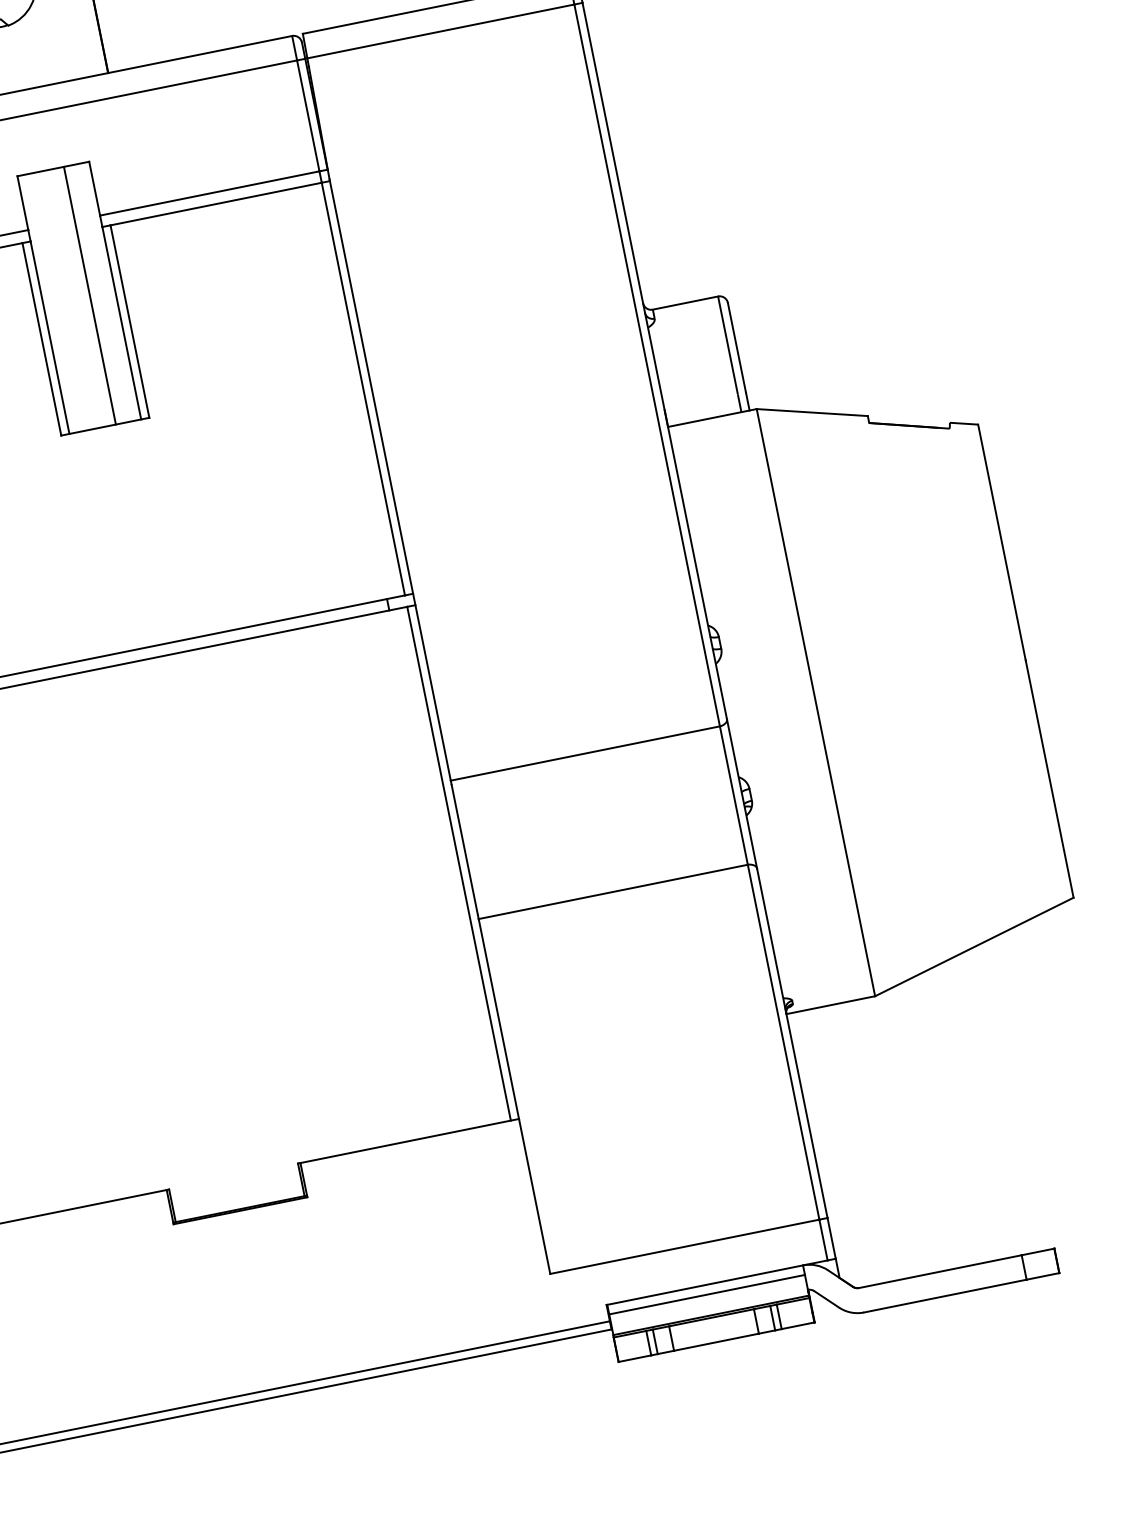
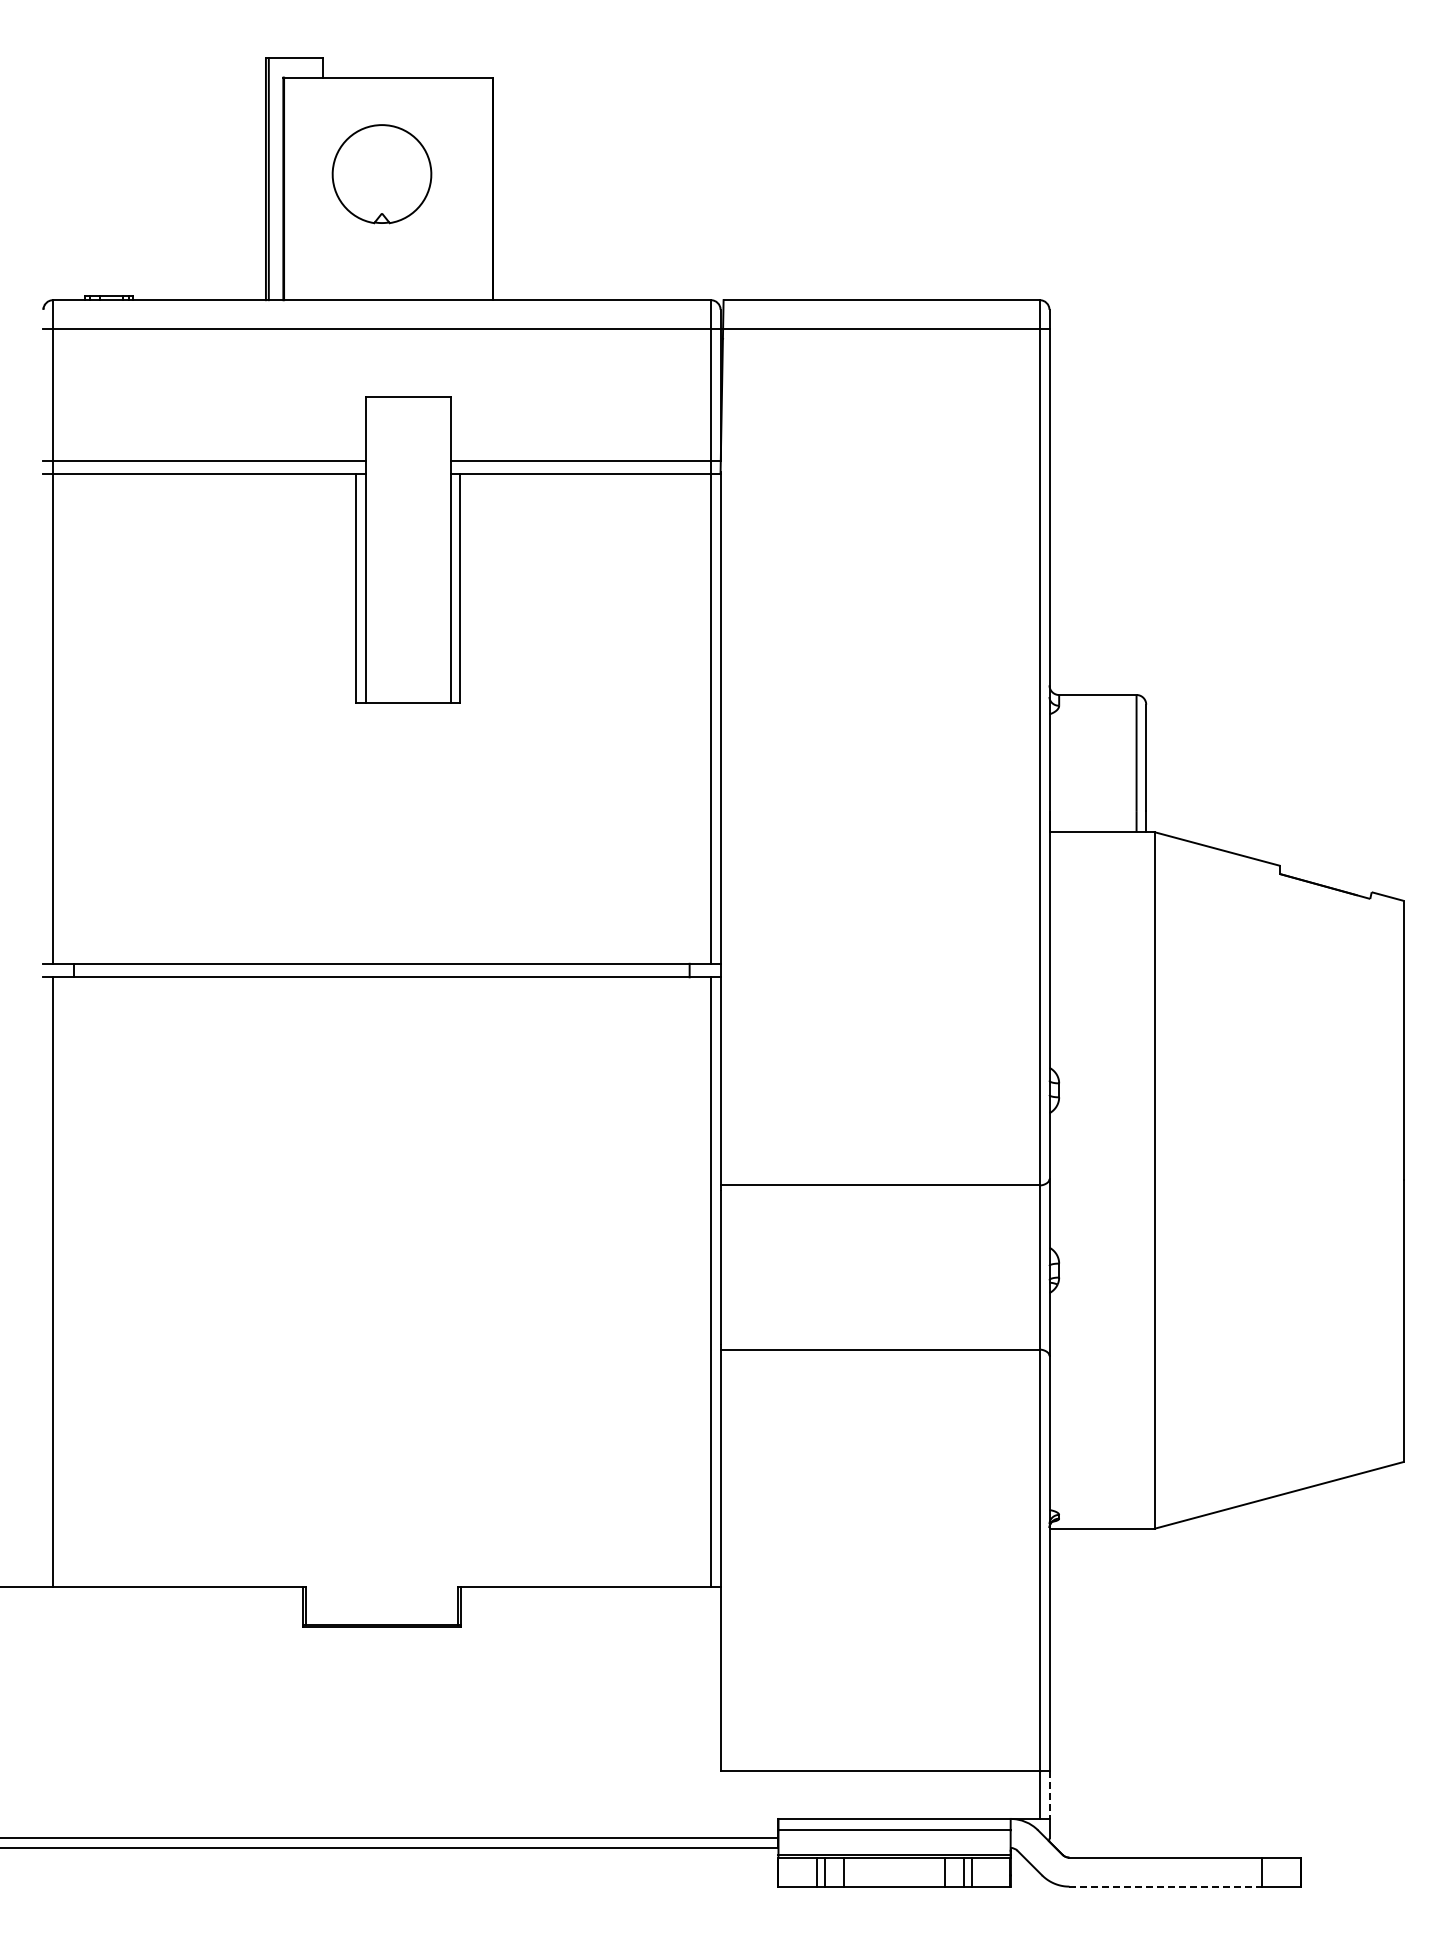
line: (89, 295) -> (420, 549), removed
line: (831, 1239) -> (1049, 1795), solid -> dashed
line: (945, 1295) -> (1166, 1886), solid -> dashed

